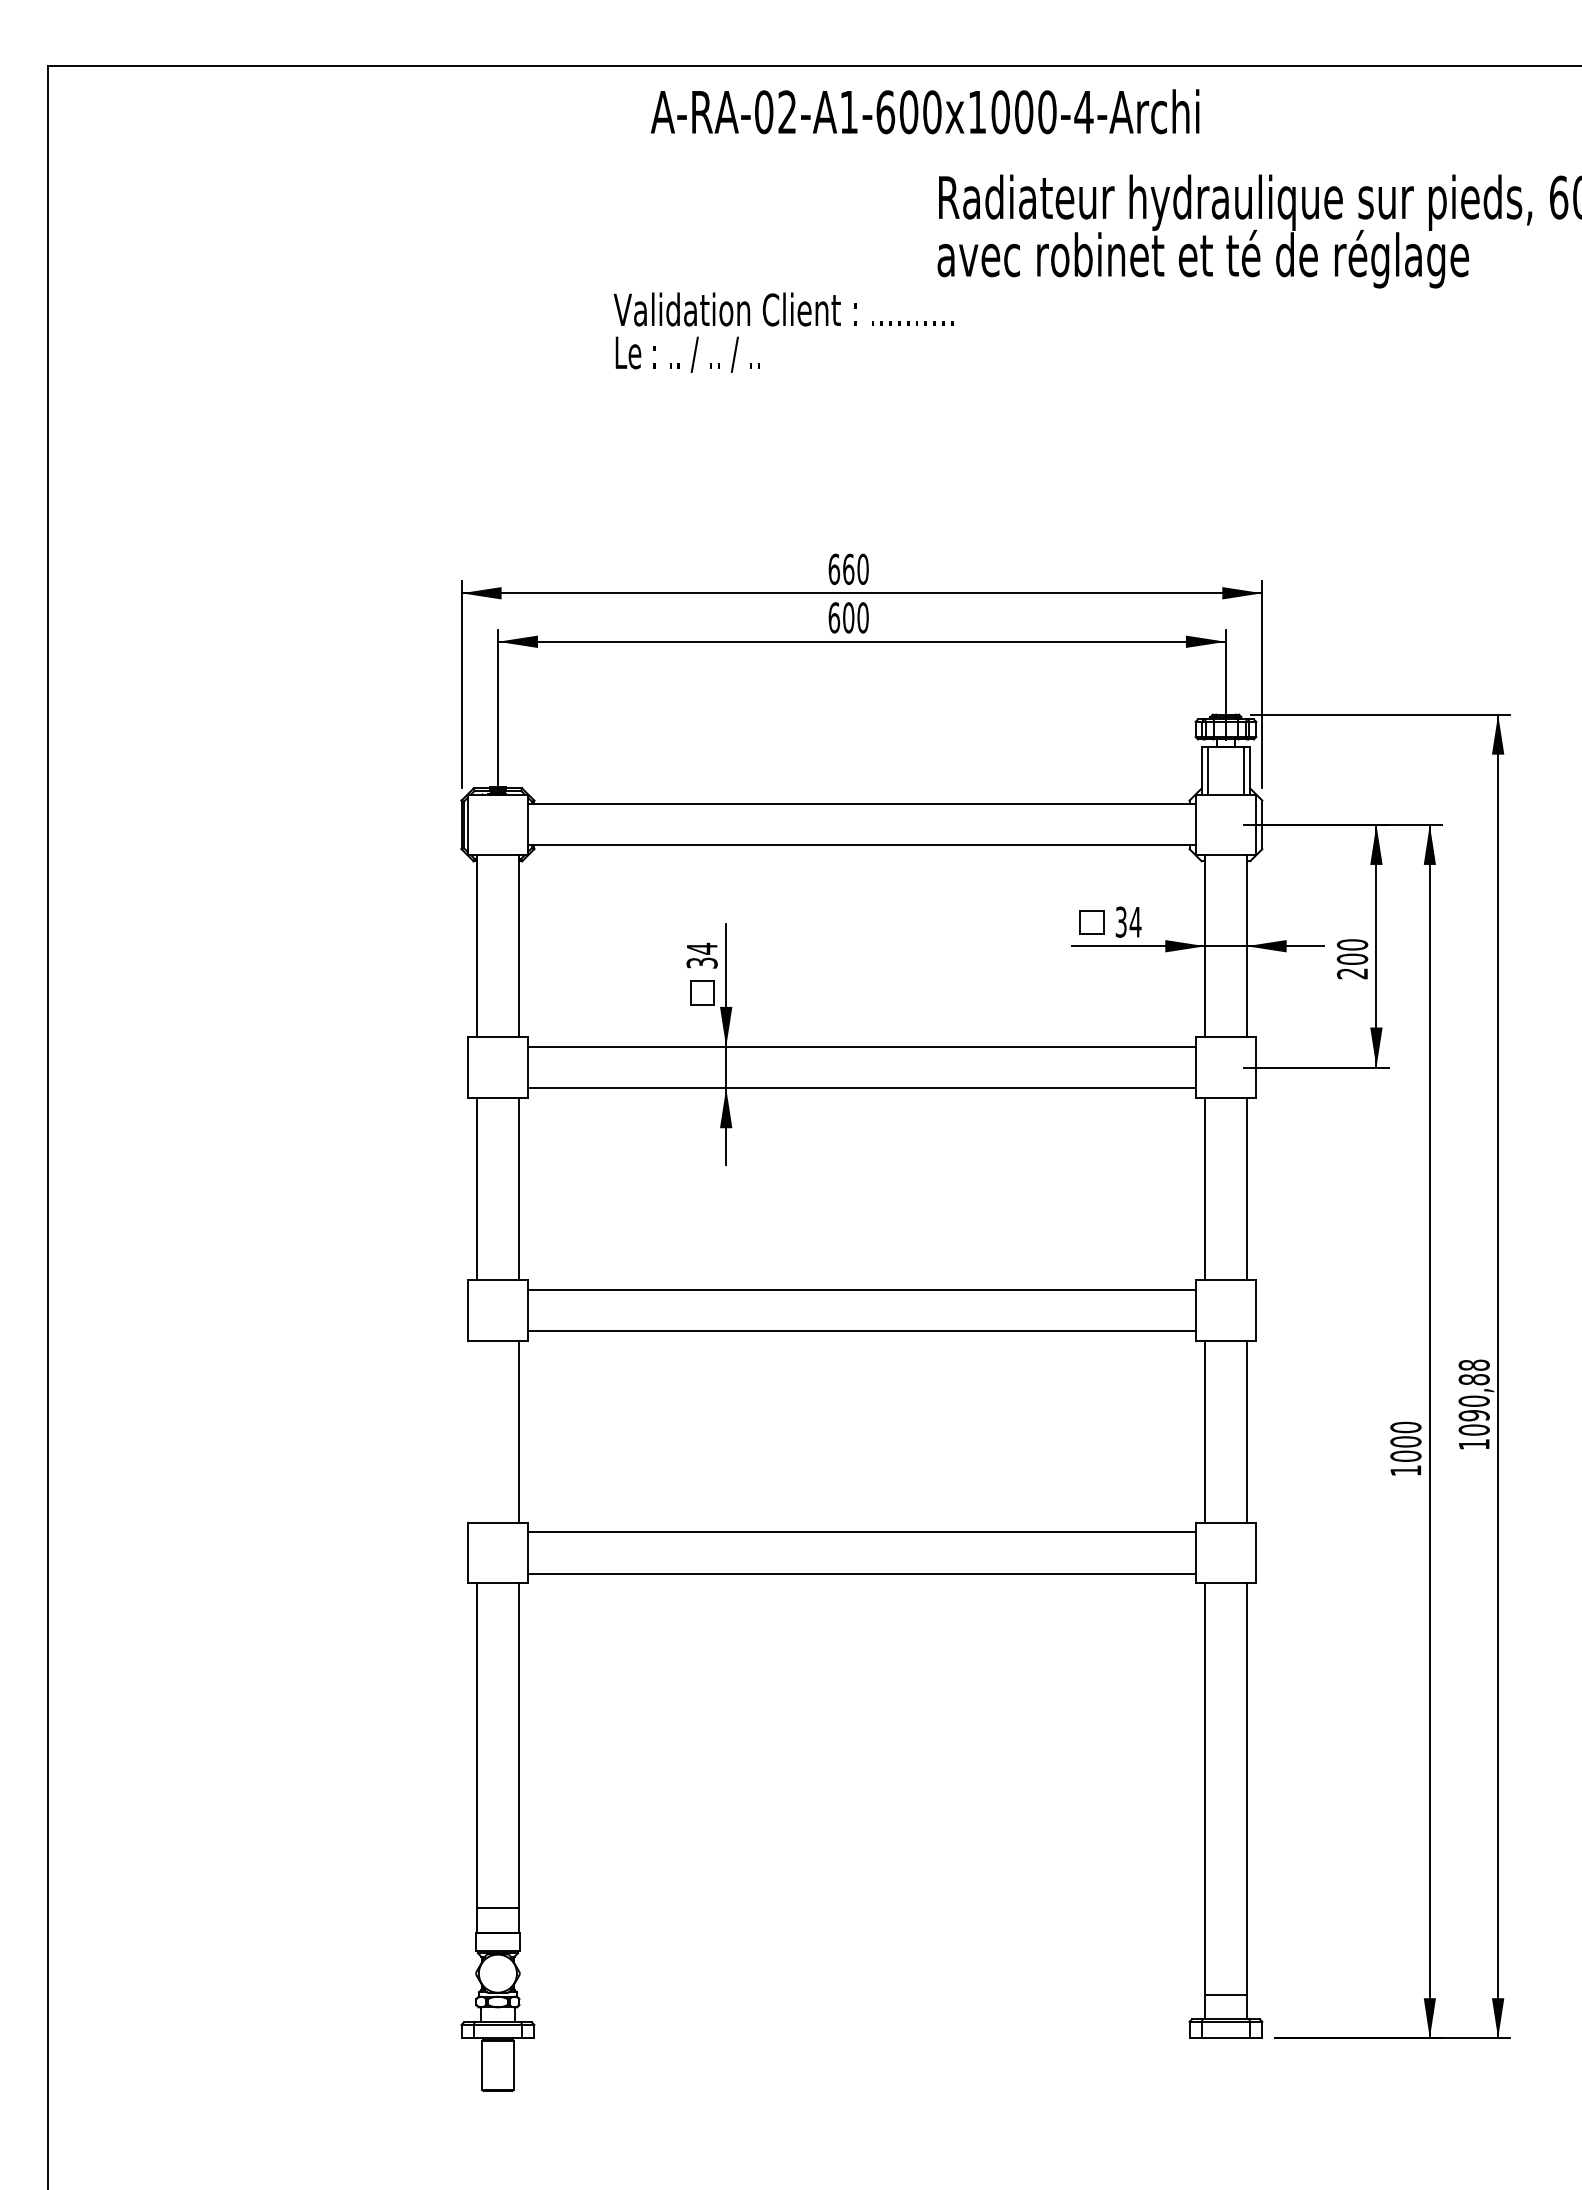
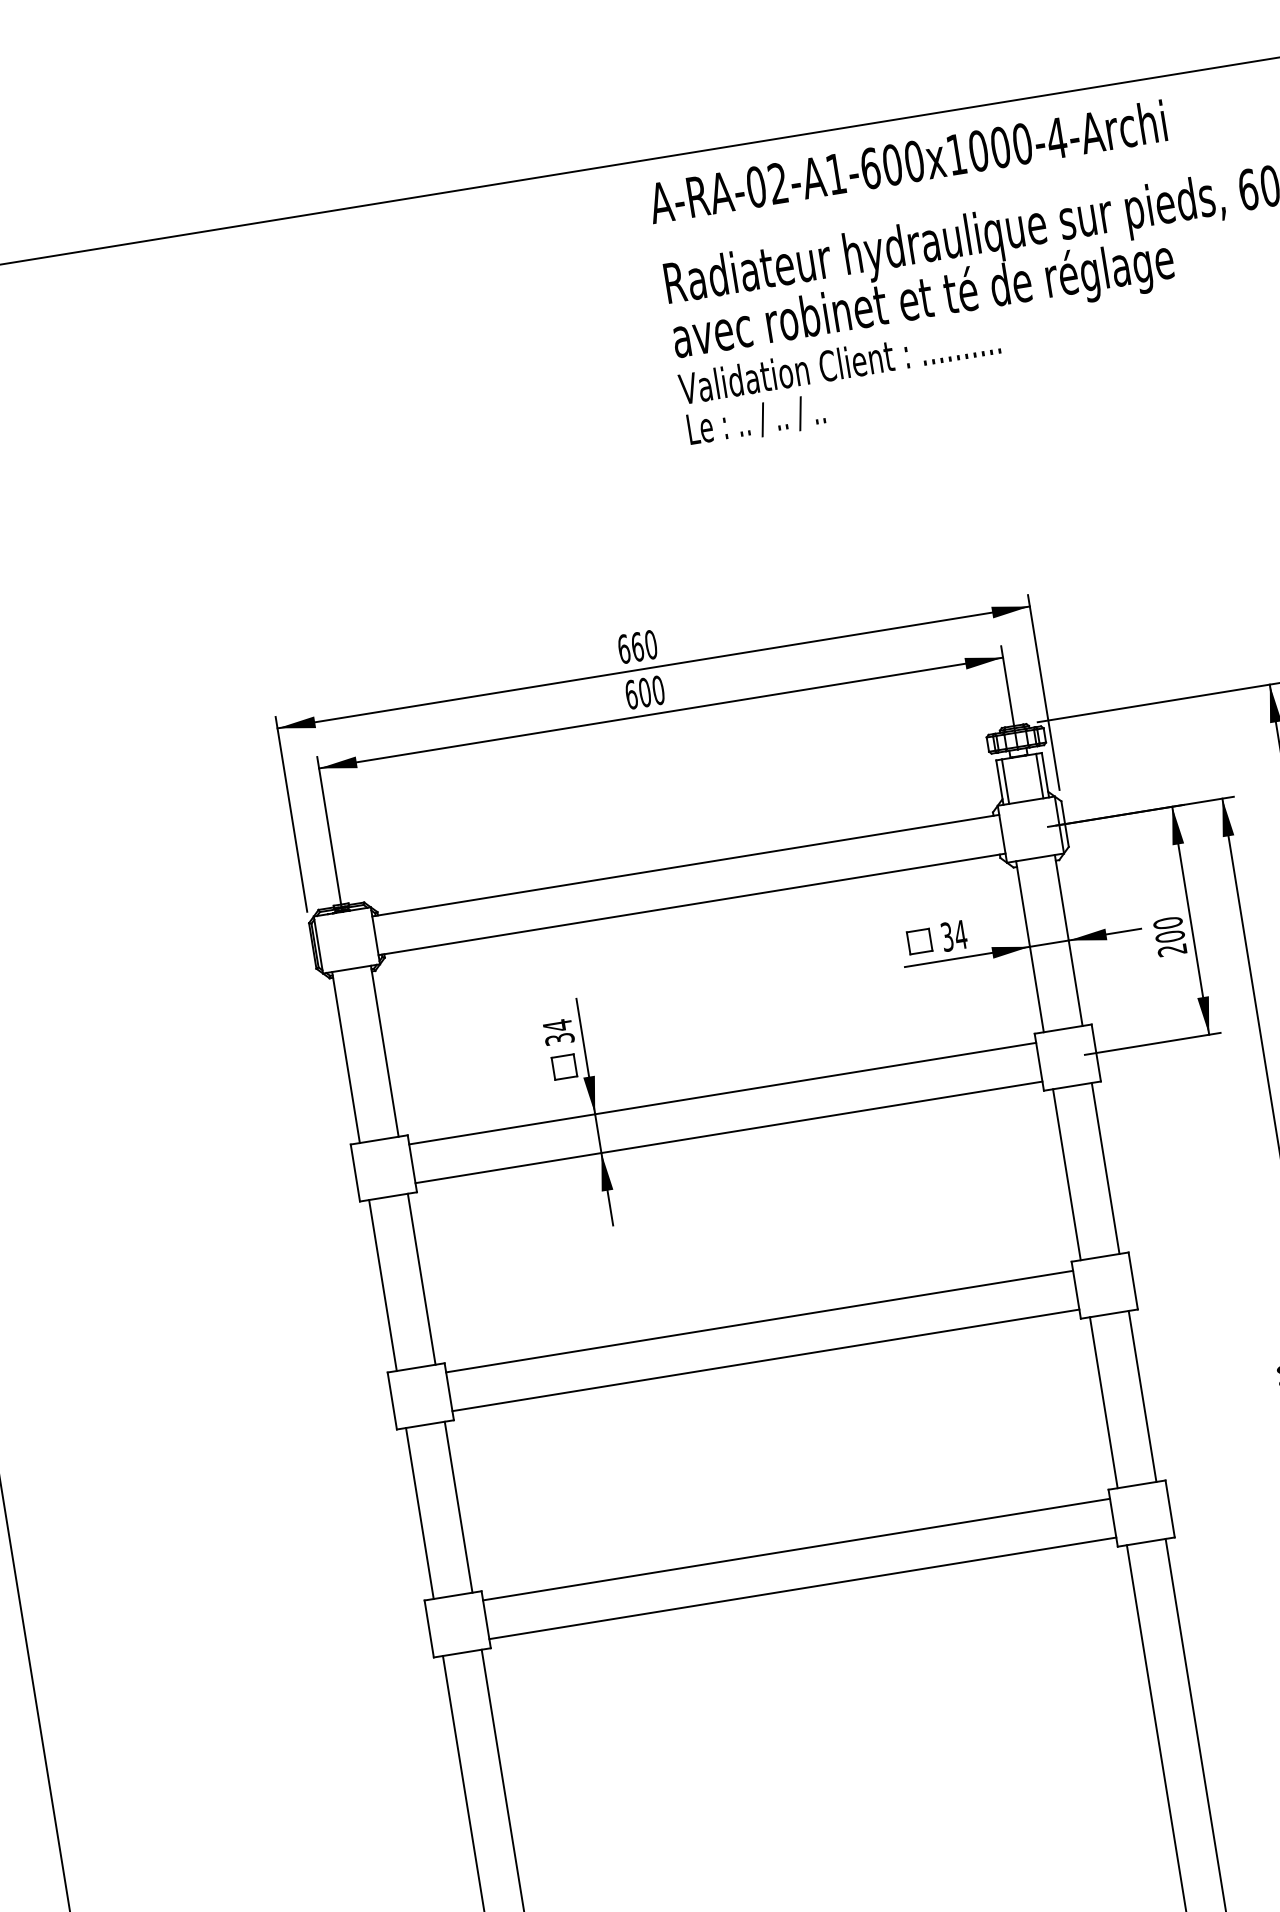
text: (924, 111) -> (906, 161), moved
text: (783, 332) -> (842, 385), moved
line: (477, 1431) -> (420, 1513), added

